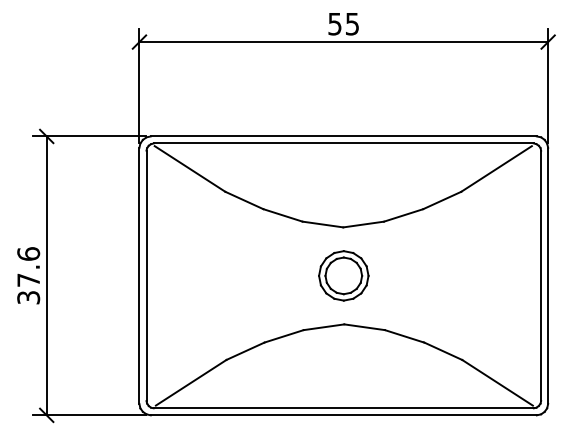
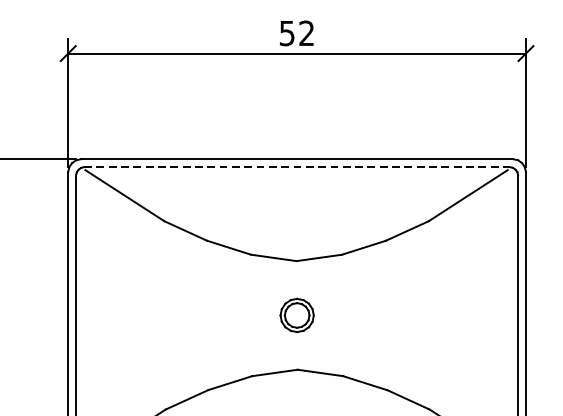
text: (351, 23) -> (305, 32), 55 -> 52
line: (344, 143) -> (297, 167), solid -> dashed
part: (343, 275) -> (296, 314), size x0.6

